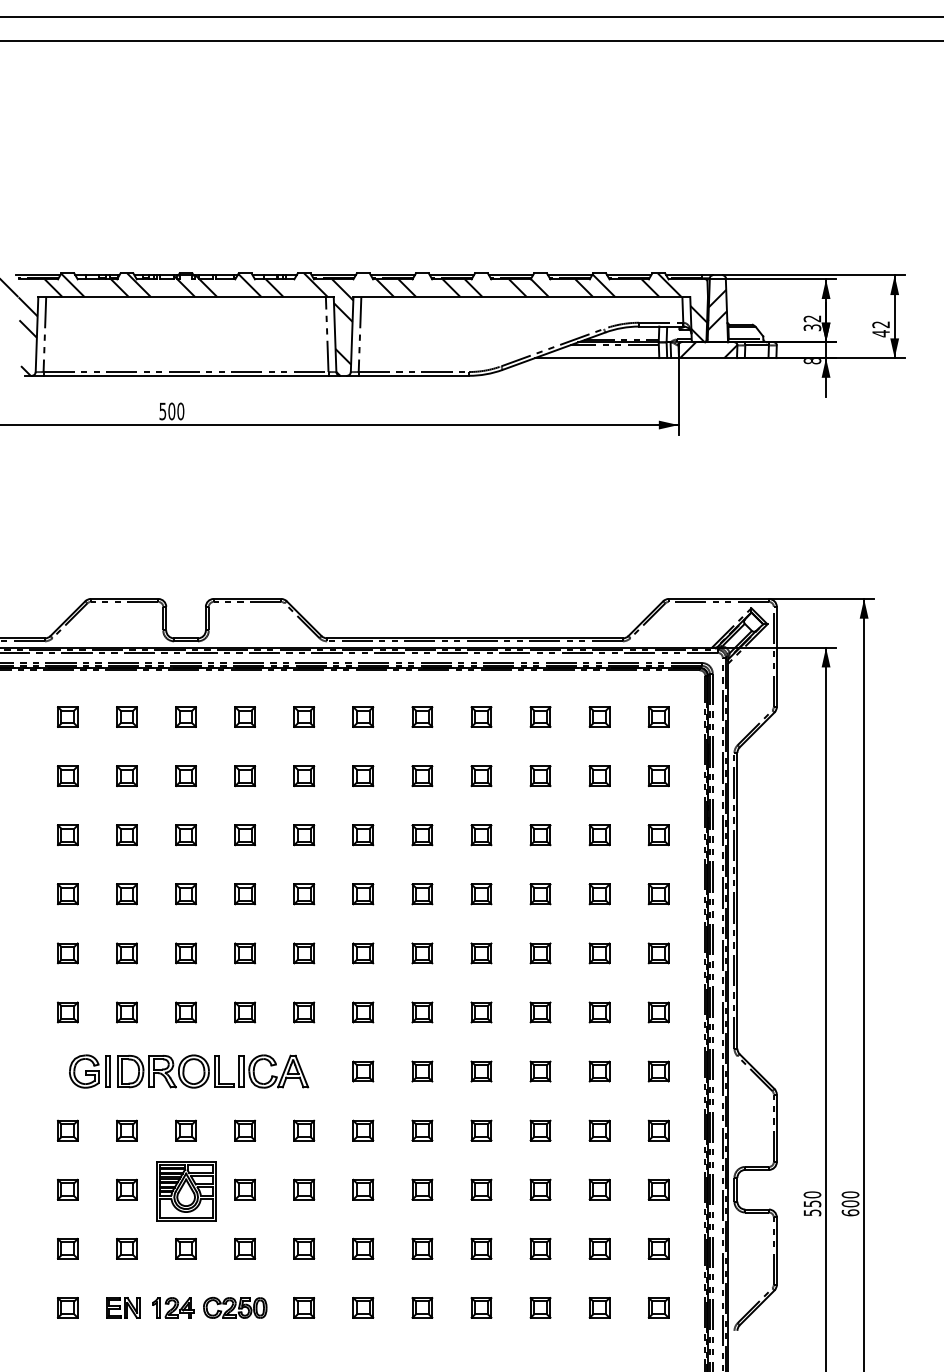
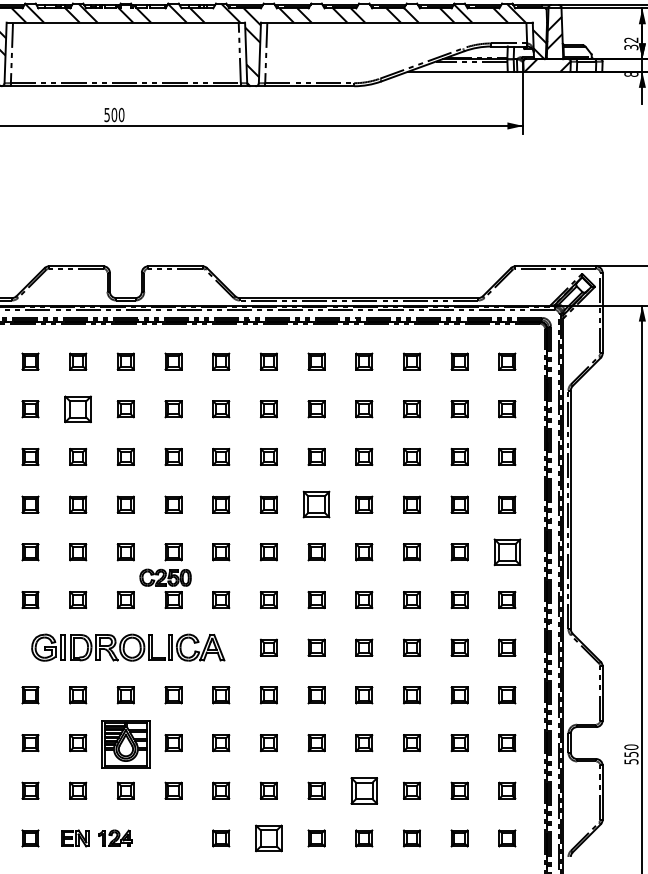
part: (126, 775) -> (77, 408), size x1.6
part: (422, 894) -> (316, 504), size x1.6
part: (658, 953) -> (507, 552), size x1.6
part: (481, 1248) -> (364, 790), size x1.6
part: (235, 1307) -> (165, 577), moved
part: (363, 1307) -> (269, 838), size x1.6

